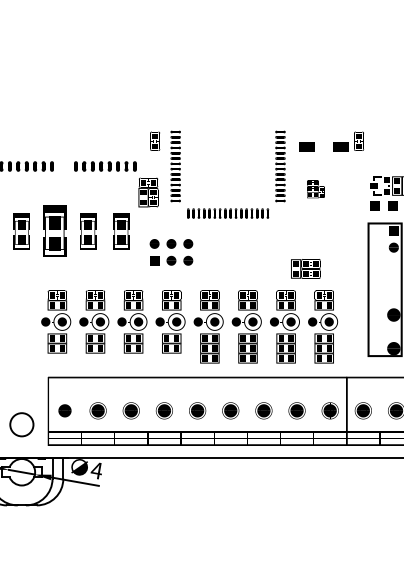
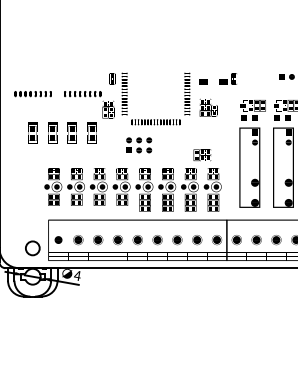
part: (315, 188) -> (208, 107), size x1.67
part: (54, 230) -> (52, 132), size x0.71
part: (172, 252) -> (139, 145), moved

